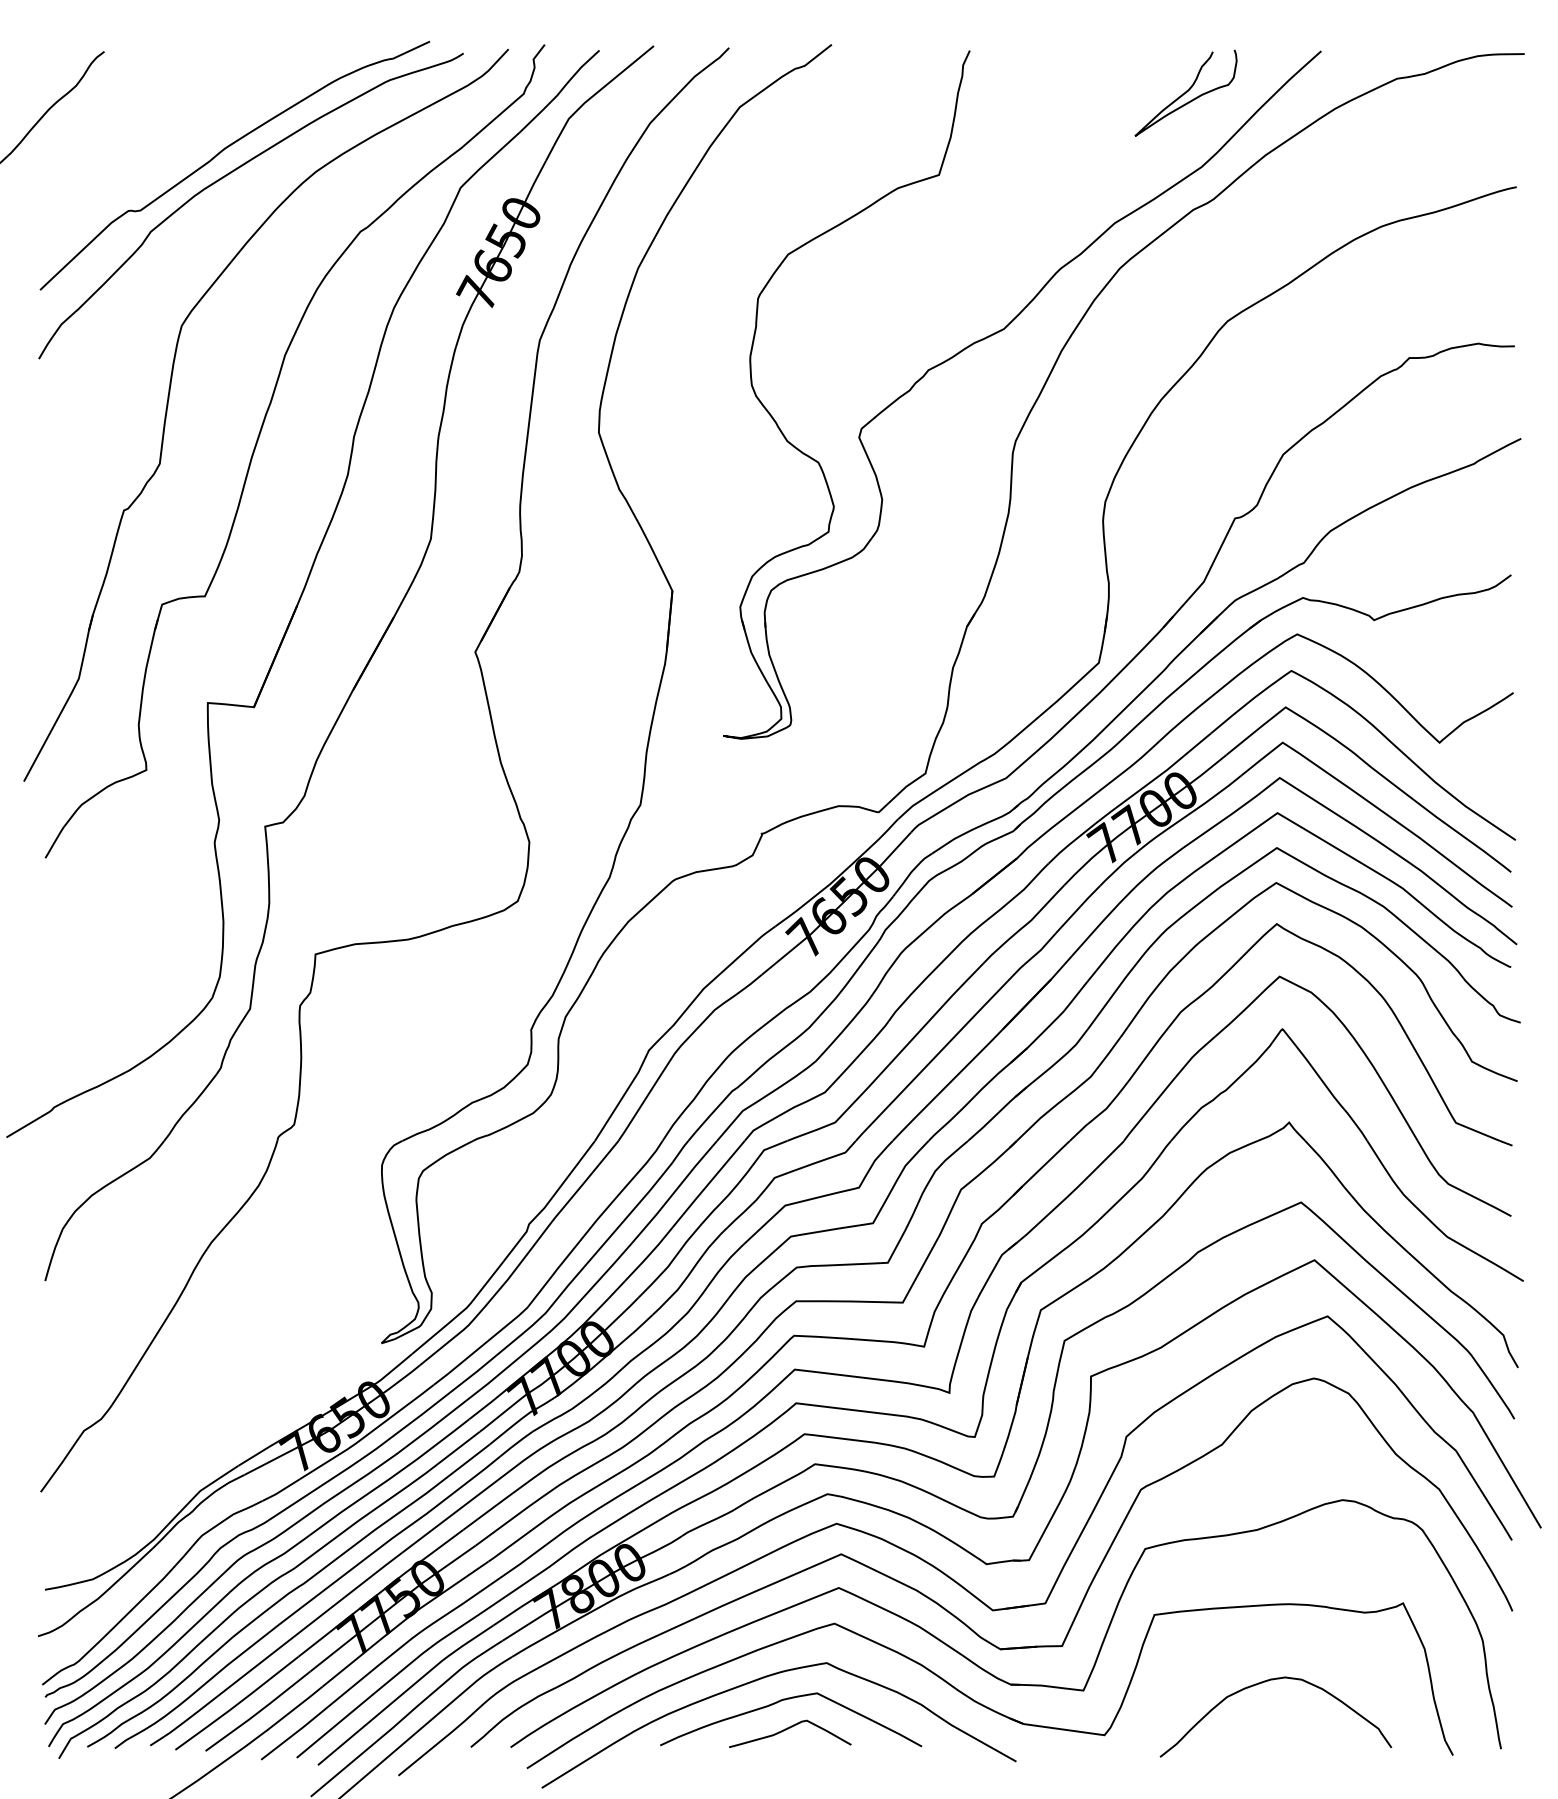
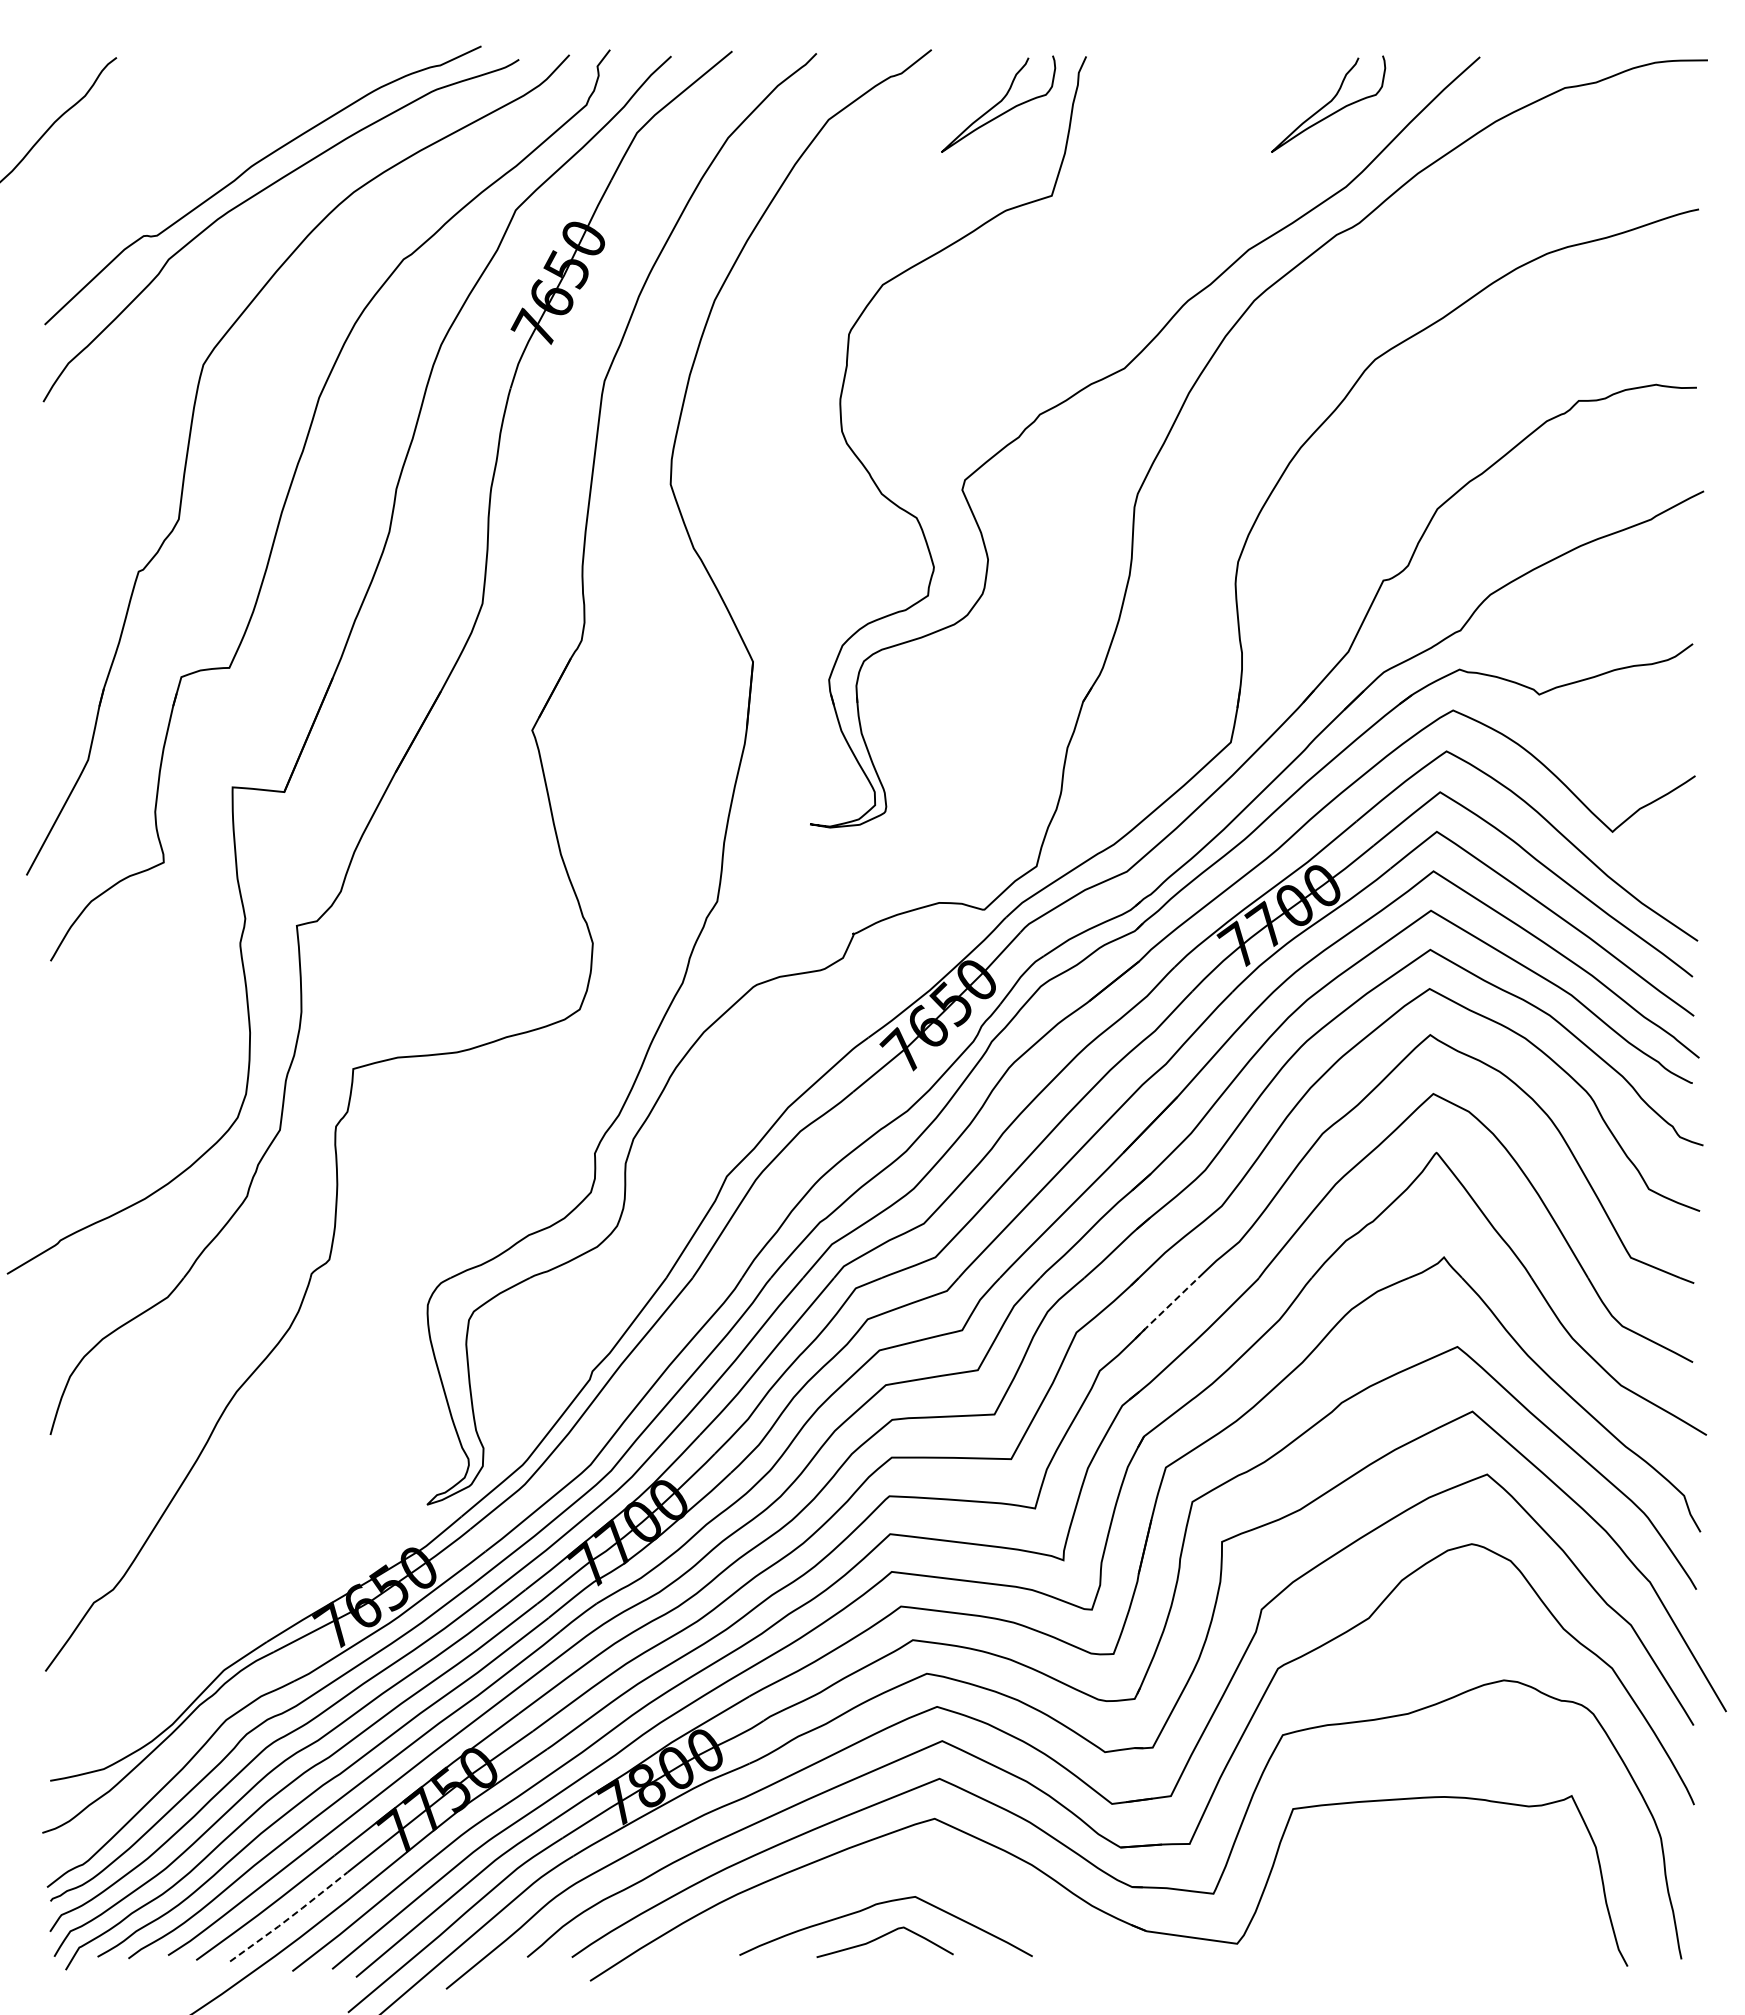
curve: (891, 92) -> (998, 103), added
line: (1041, 1168) -> (1166, 1308), solid -> dashed
curve: (762, 1678) -> (854, 1880), removed
curve: (1265, 1682) -> (1417, 1884), removed
line: (259, 1711) -> (290, 1917), solid -> dashed

